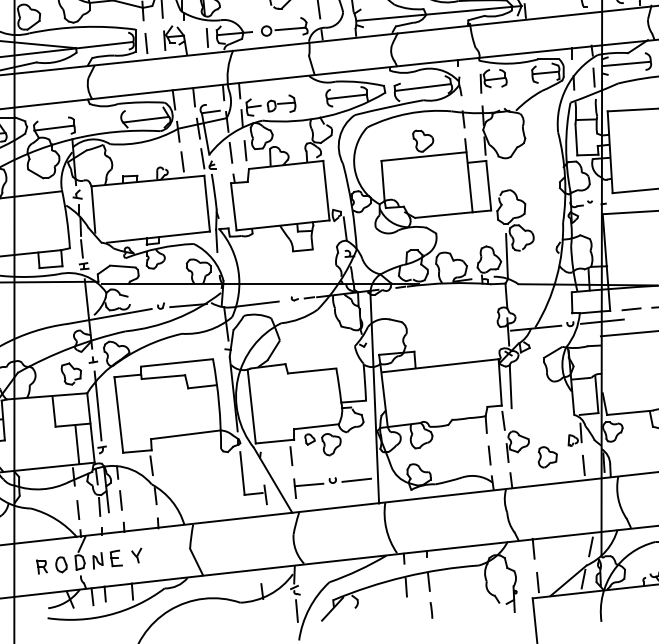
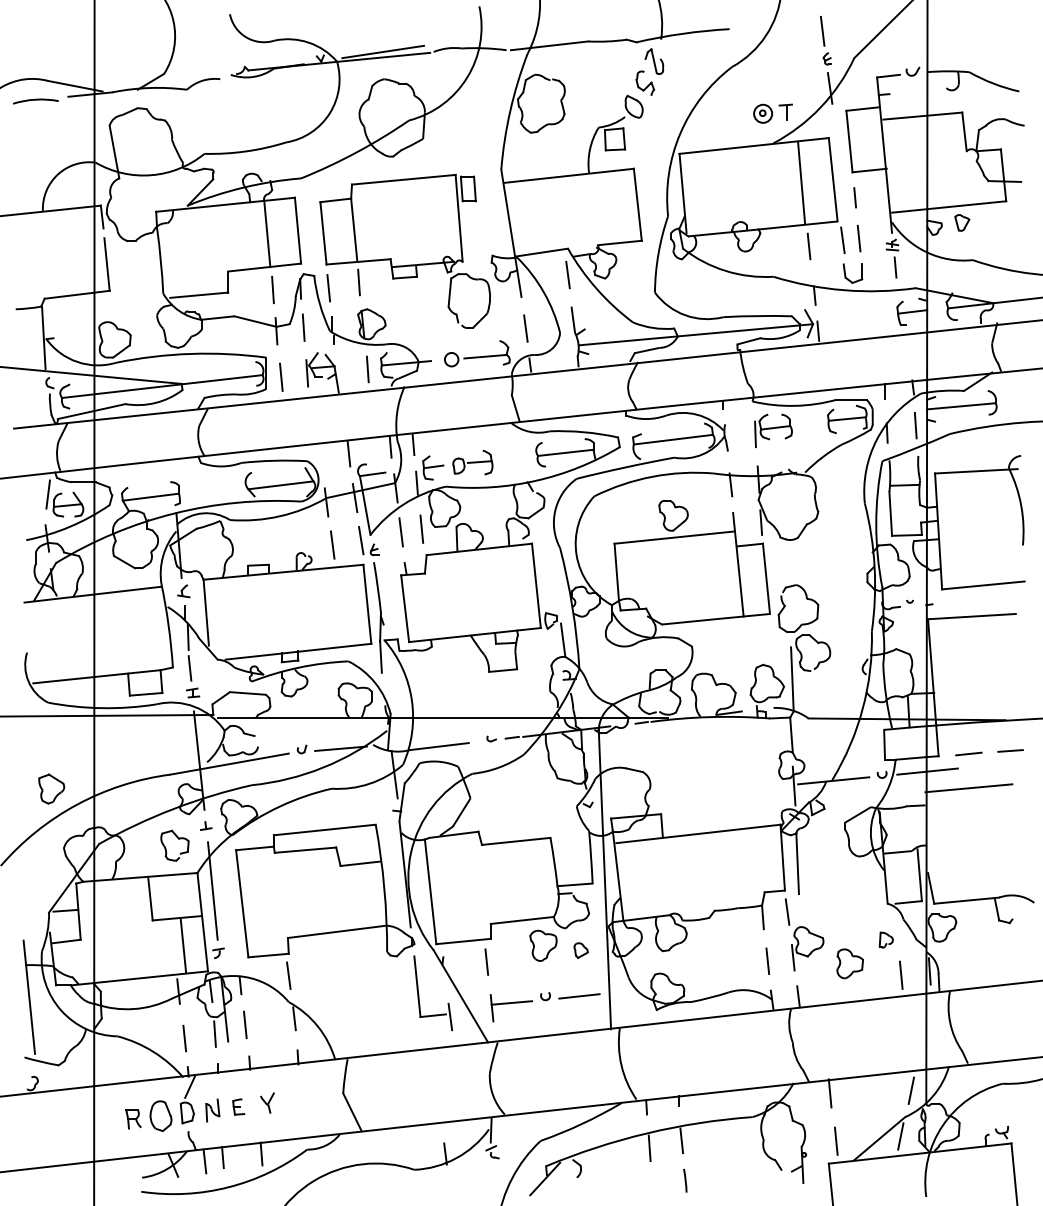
line: (174, 99) -> (320, 456), removed
line: (581, 433) -> (897, 929), removed
part: (309, 439) -> (580, 950), moved
part: (116, 558) -> (238, 1106), size x0.7
part: (61, 564) -> (160, 1115), size x1.4
line: (296, 610) -> (494, 1181), removed

